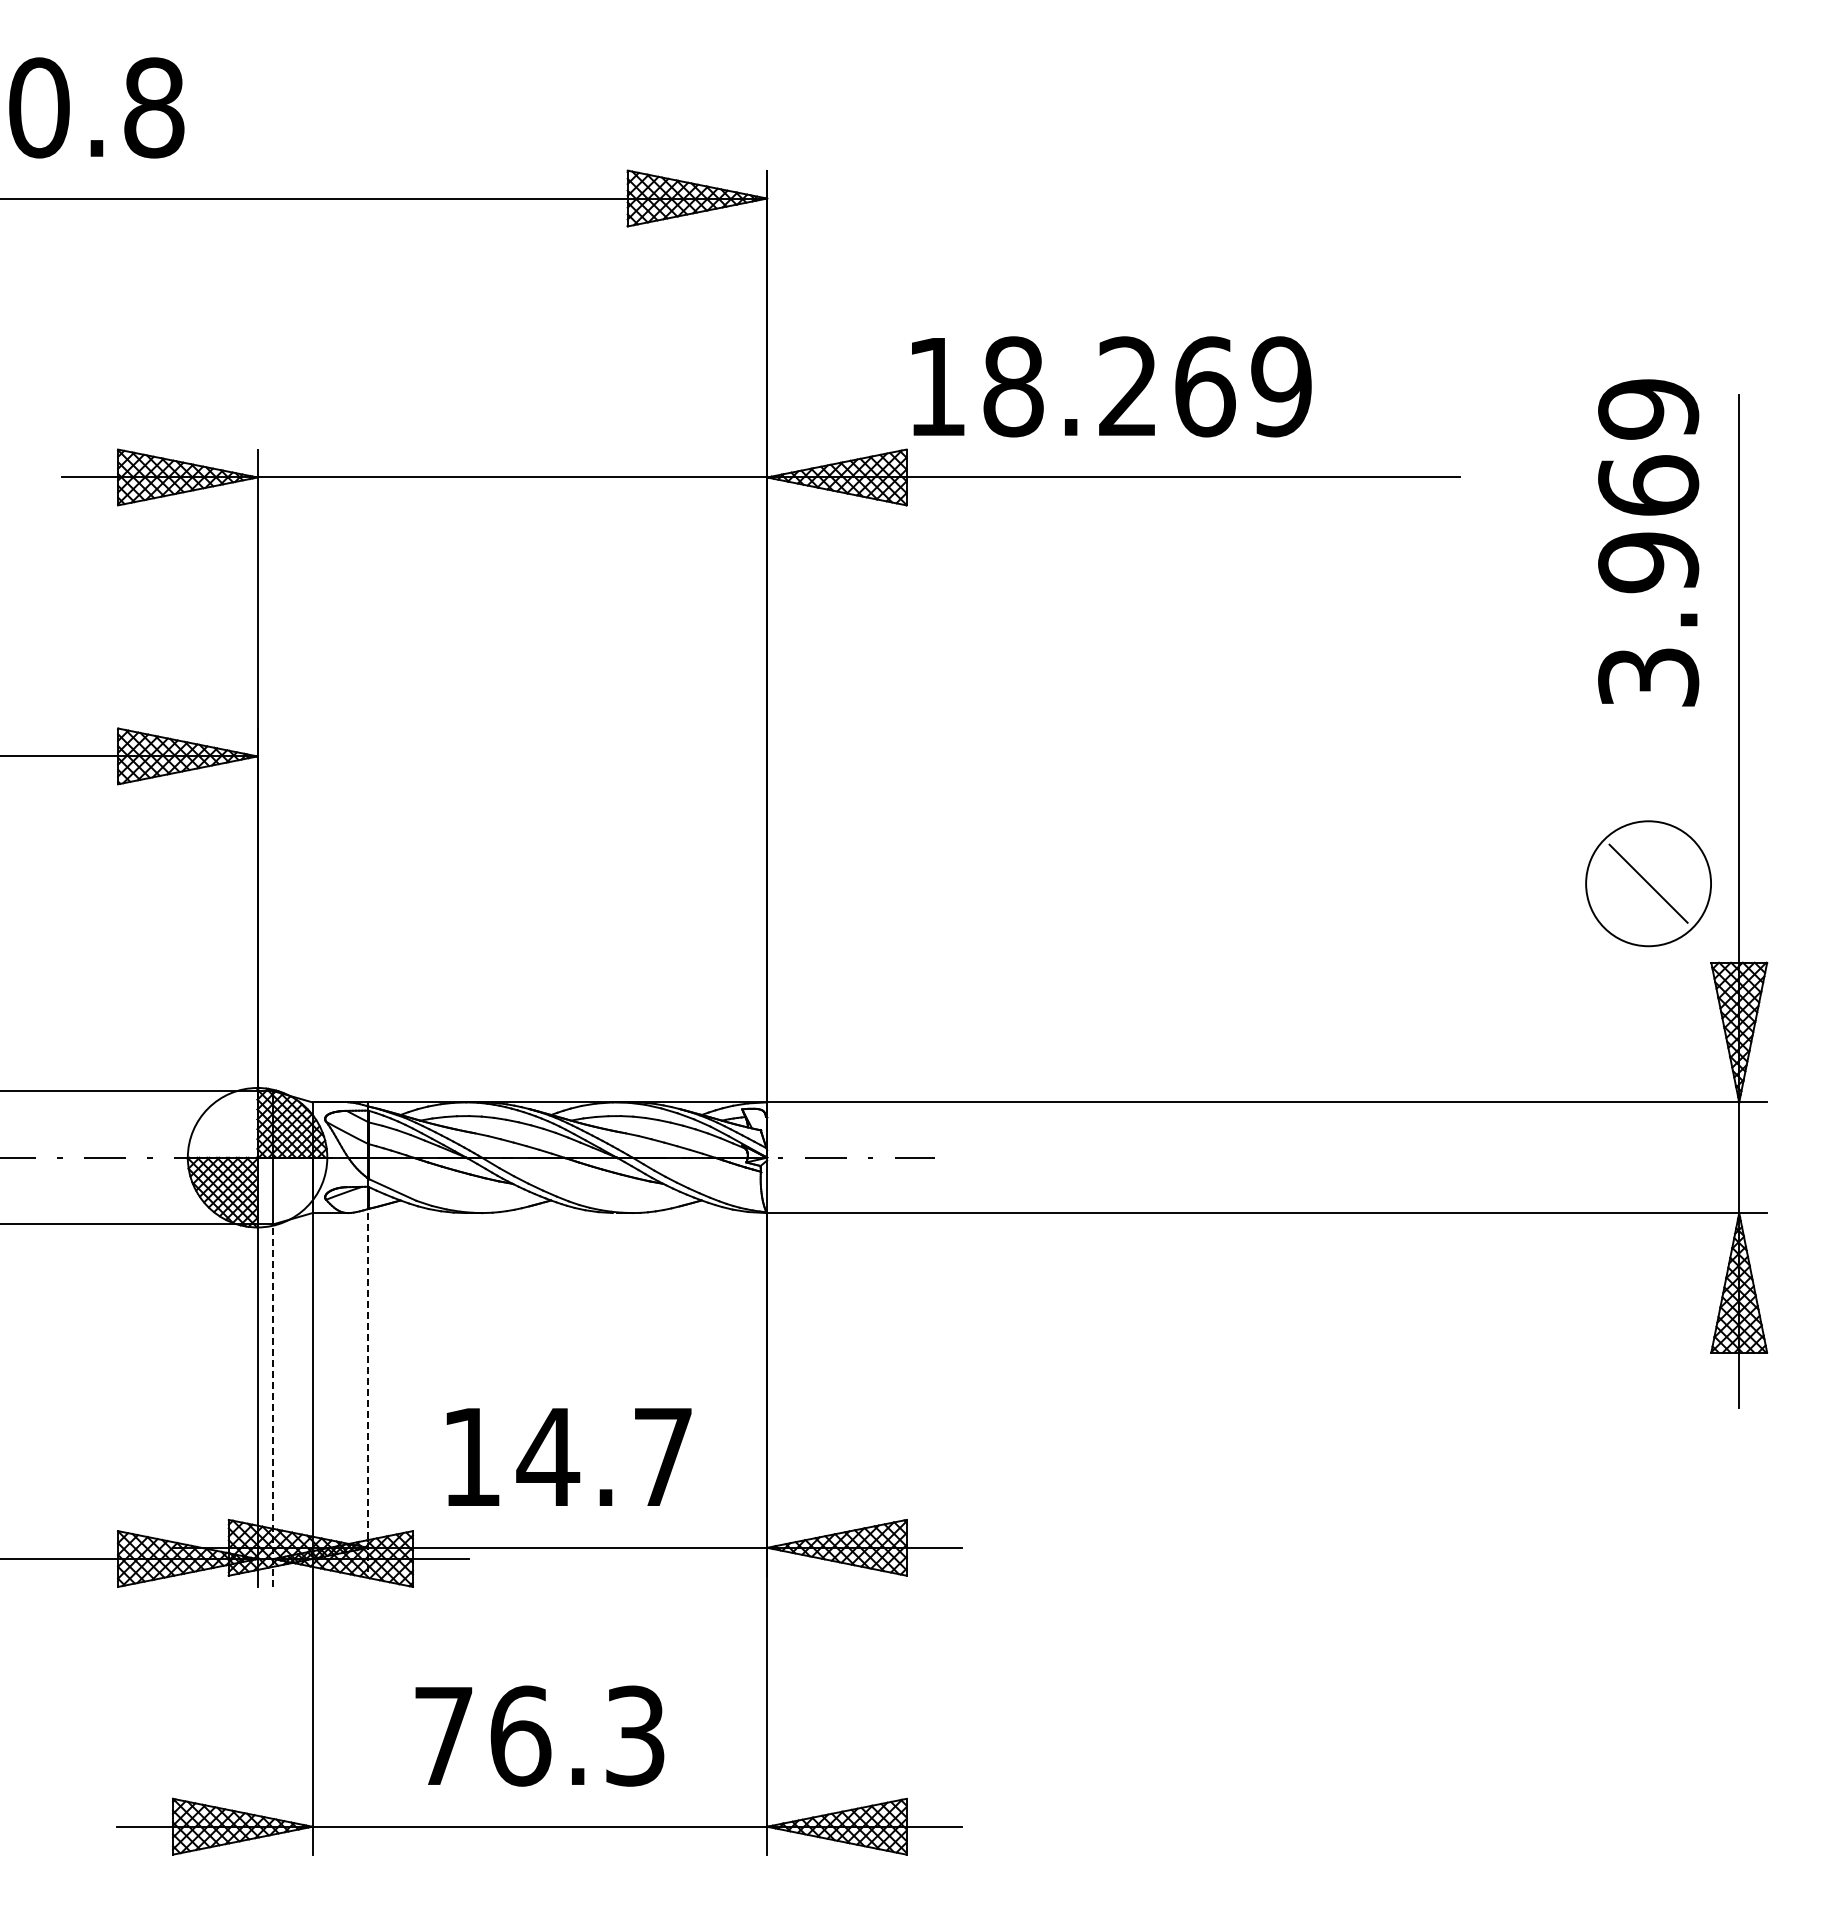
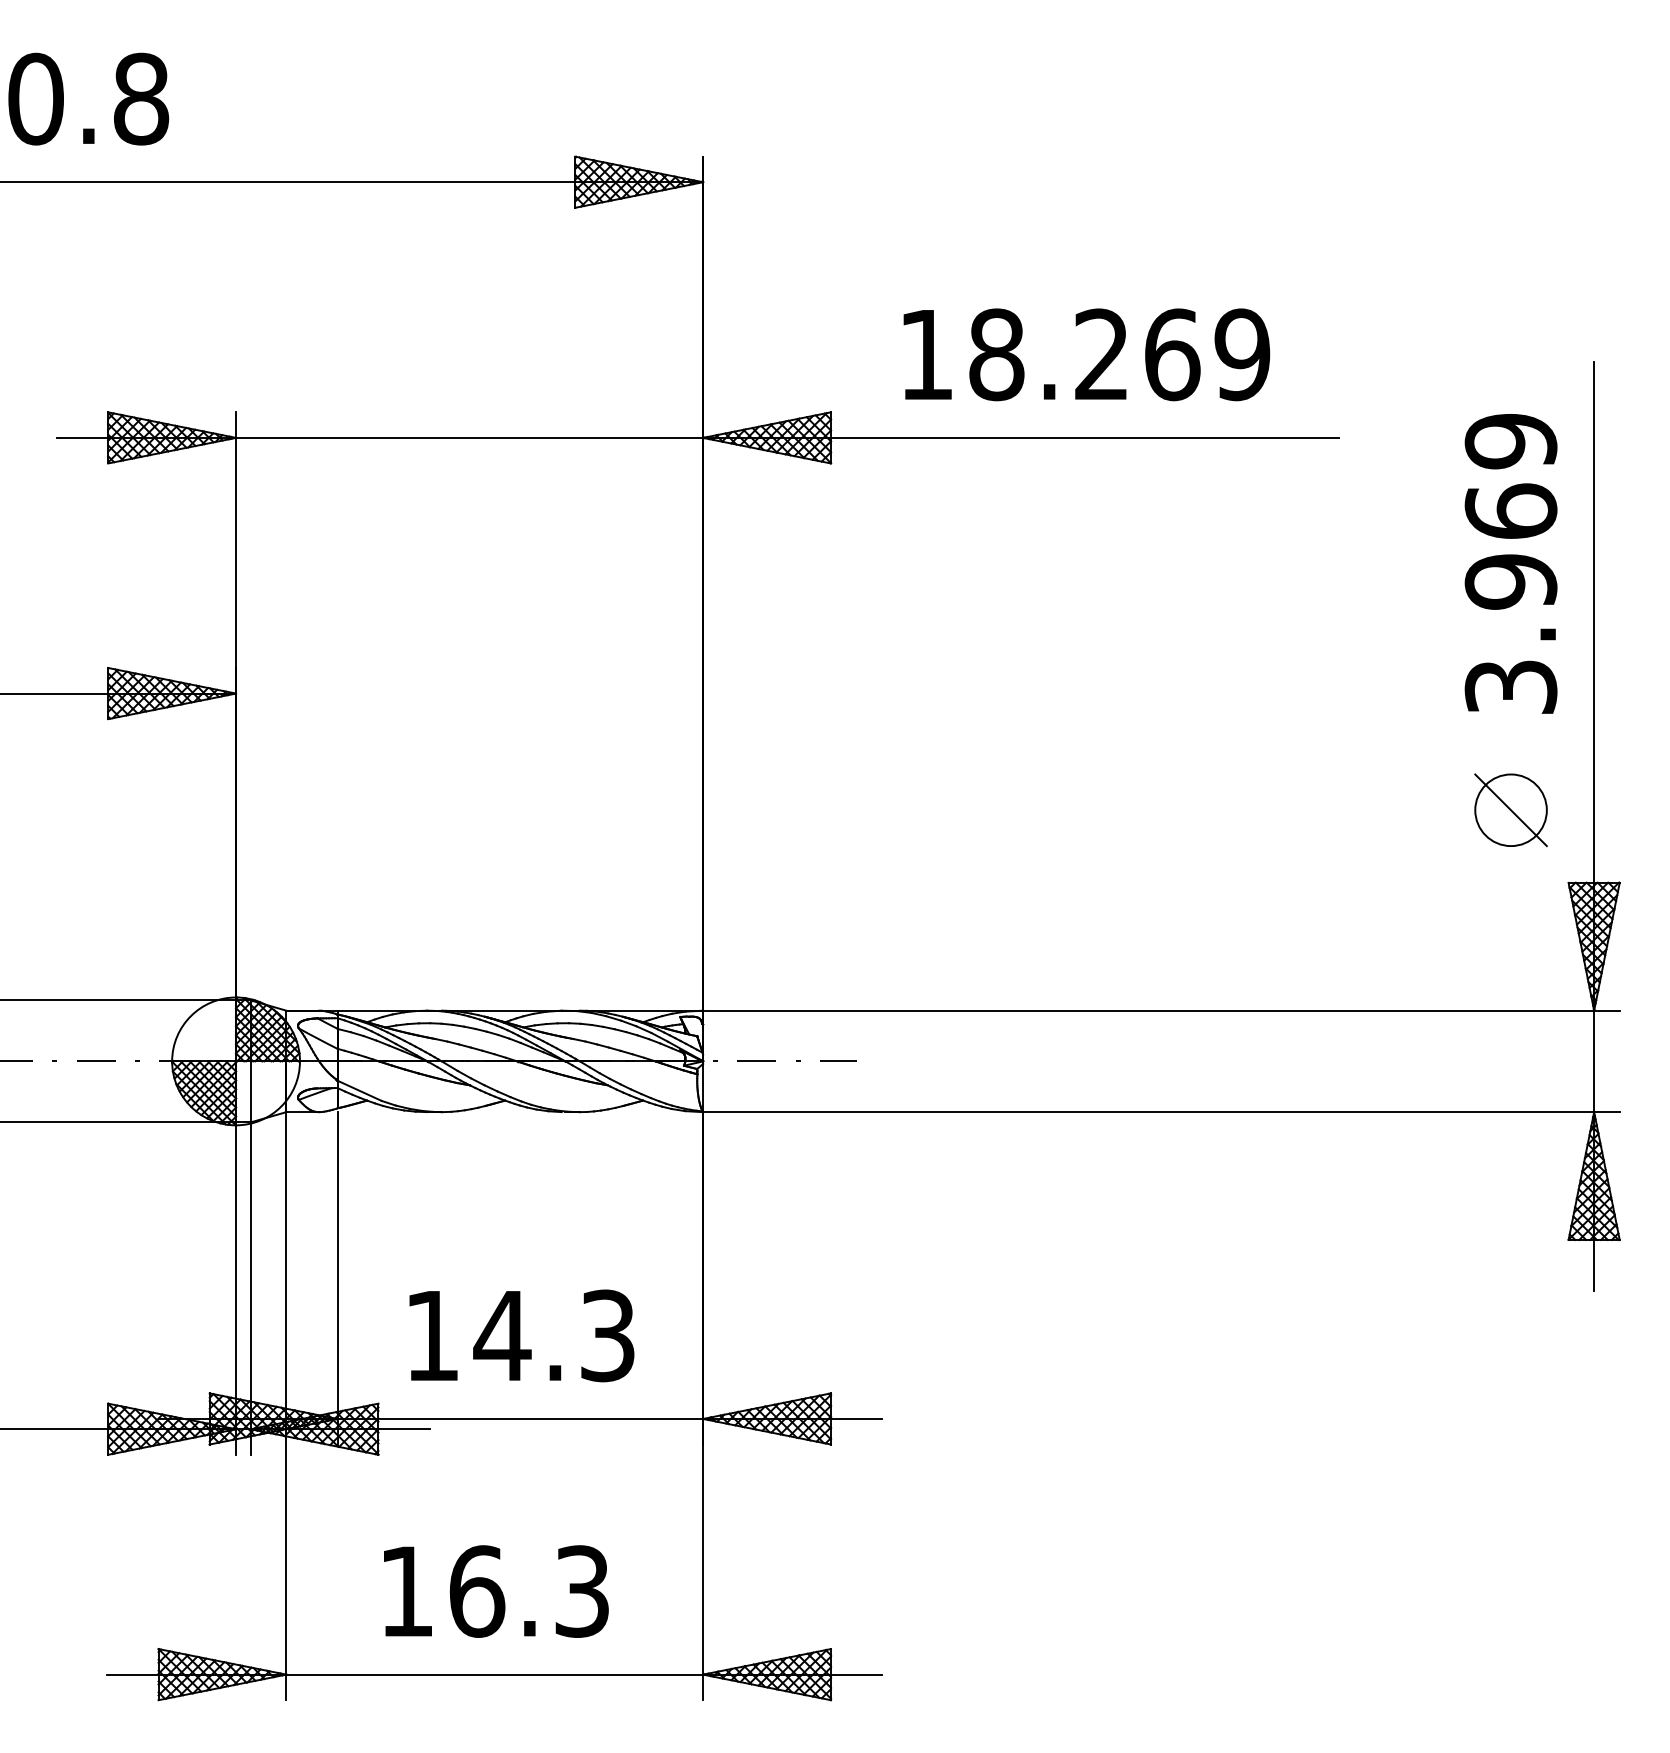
text: (1111, 386) -> (1086, 354), moved
text: (1648, 542) -> (1510, 563), moved
circle: (1648, 883) -> (1510, 810), size x0.62
line: (368, 1394) -> (337, 1278), dashed -> solid
line: (273, 1405) -> (250, 1288), dashed -> solid
text: (663, 1456) -> (608, 1335), 14.7 -> 14.3
text: (443, 1735) -> (406, 1590), 76.3 -> 16.3

